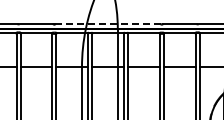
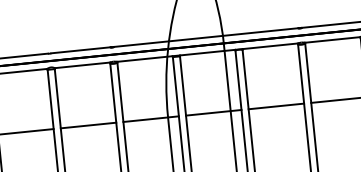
line: (108, 24) -> (206, 37), dashed -> solid

